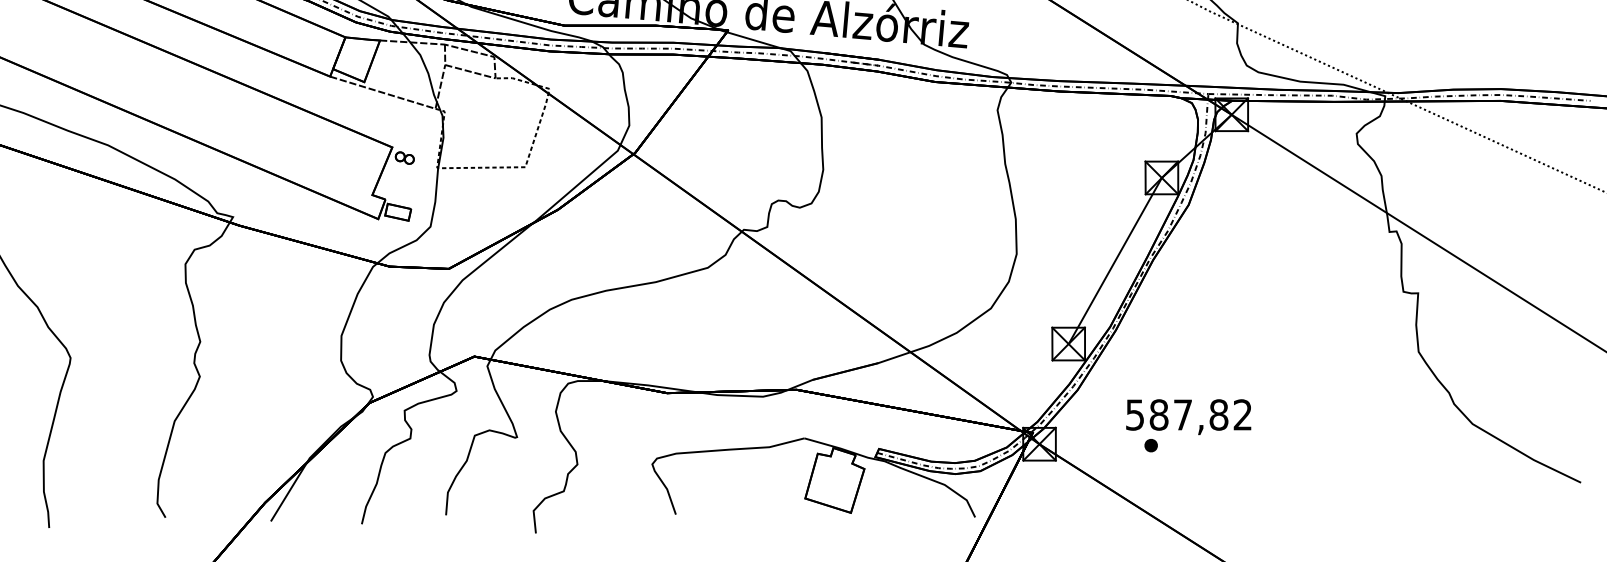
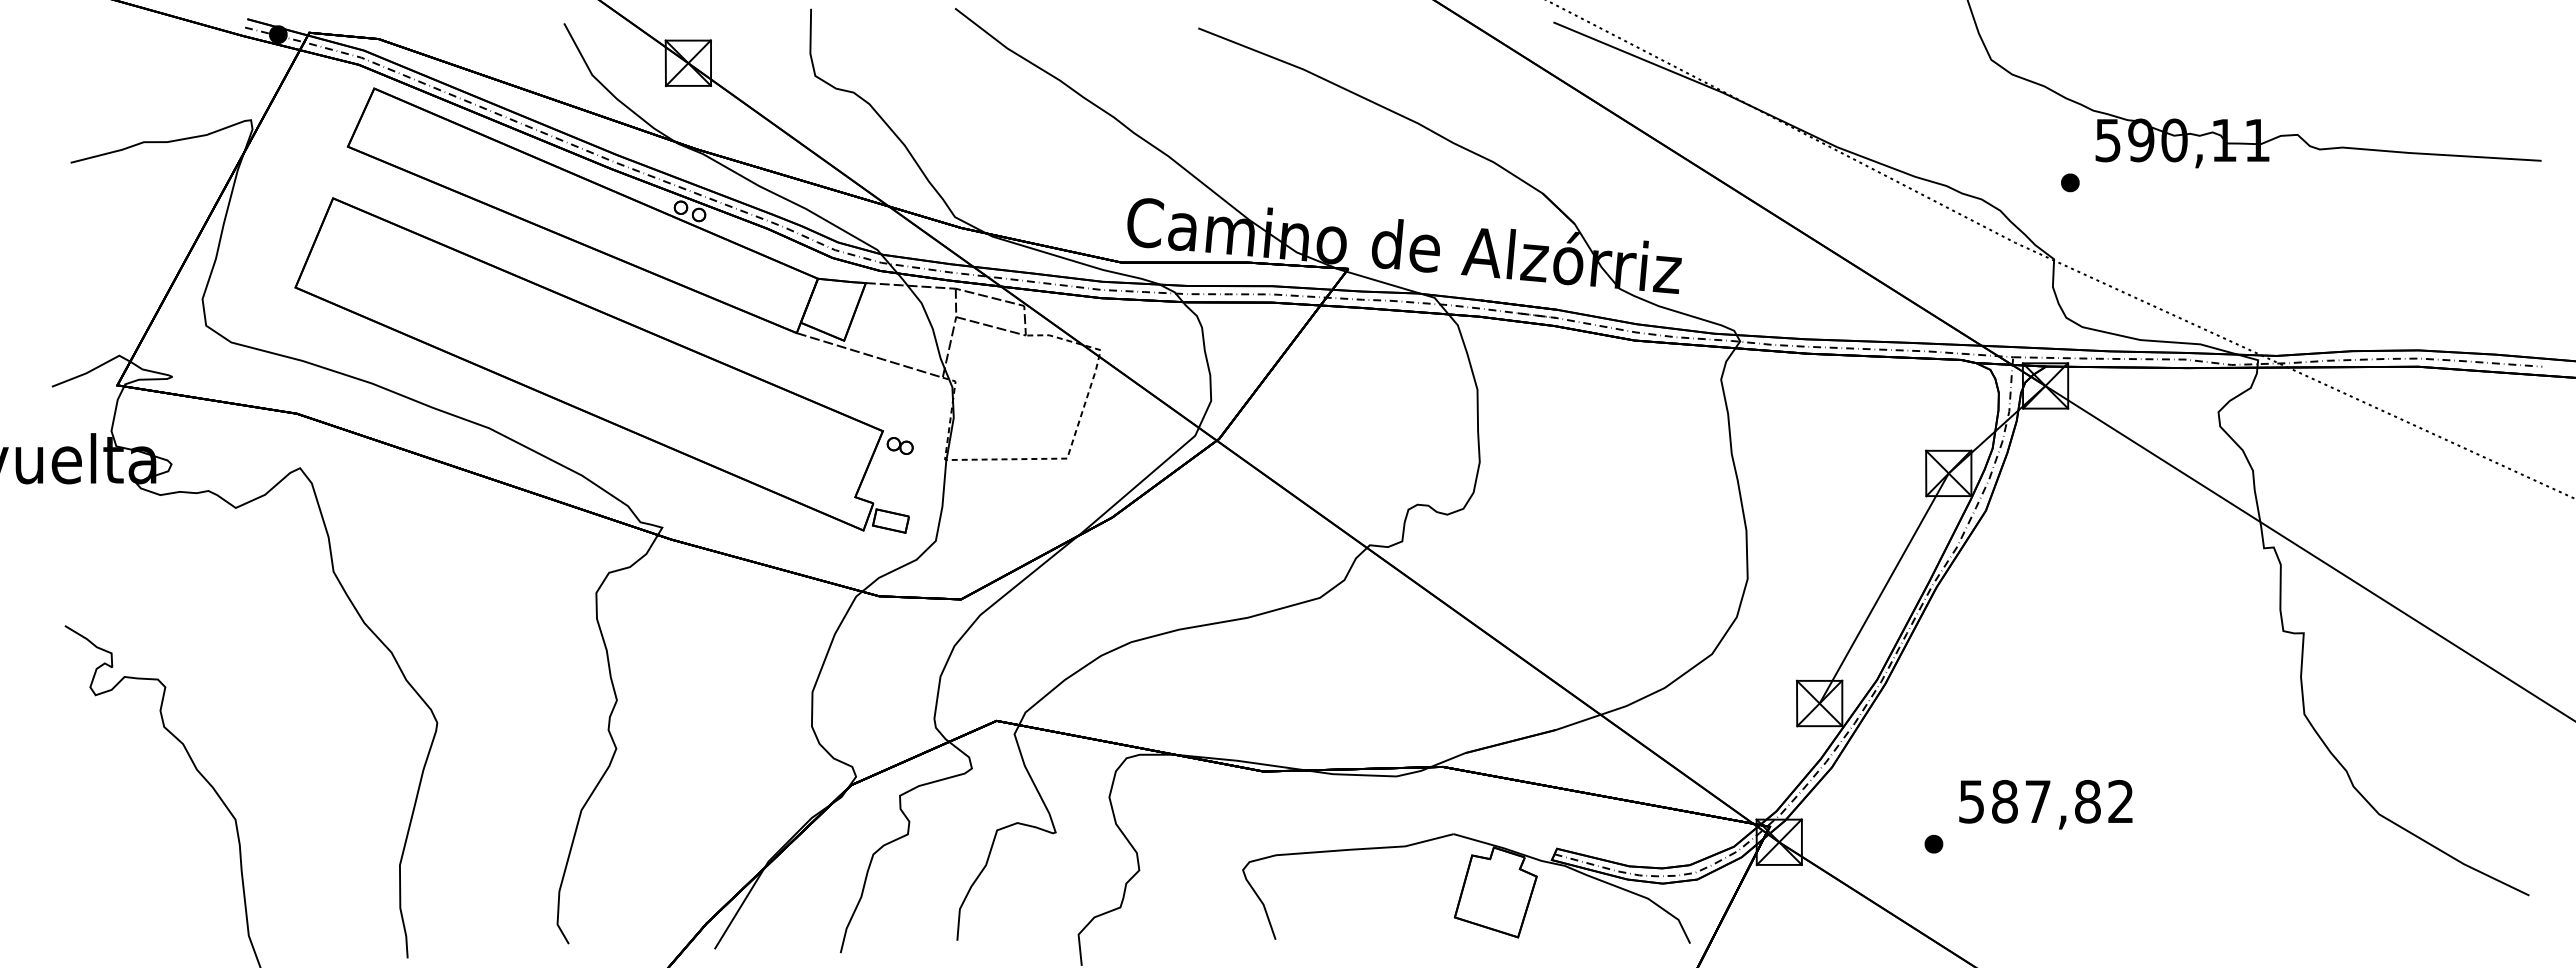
text: (1188, 416) -> (2045, 804), moved

